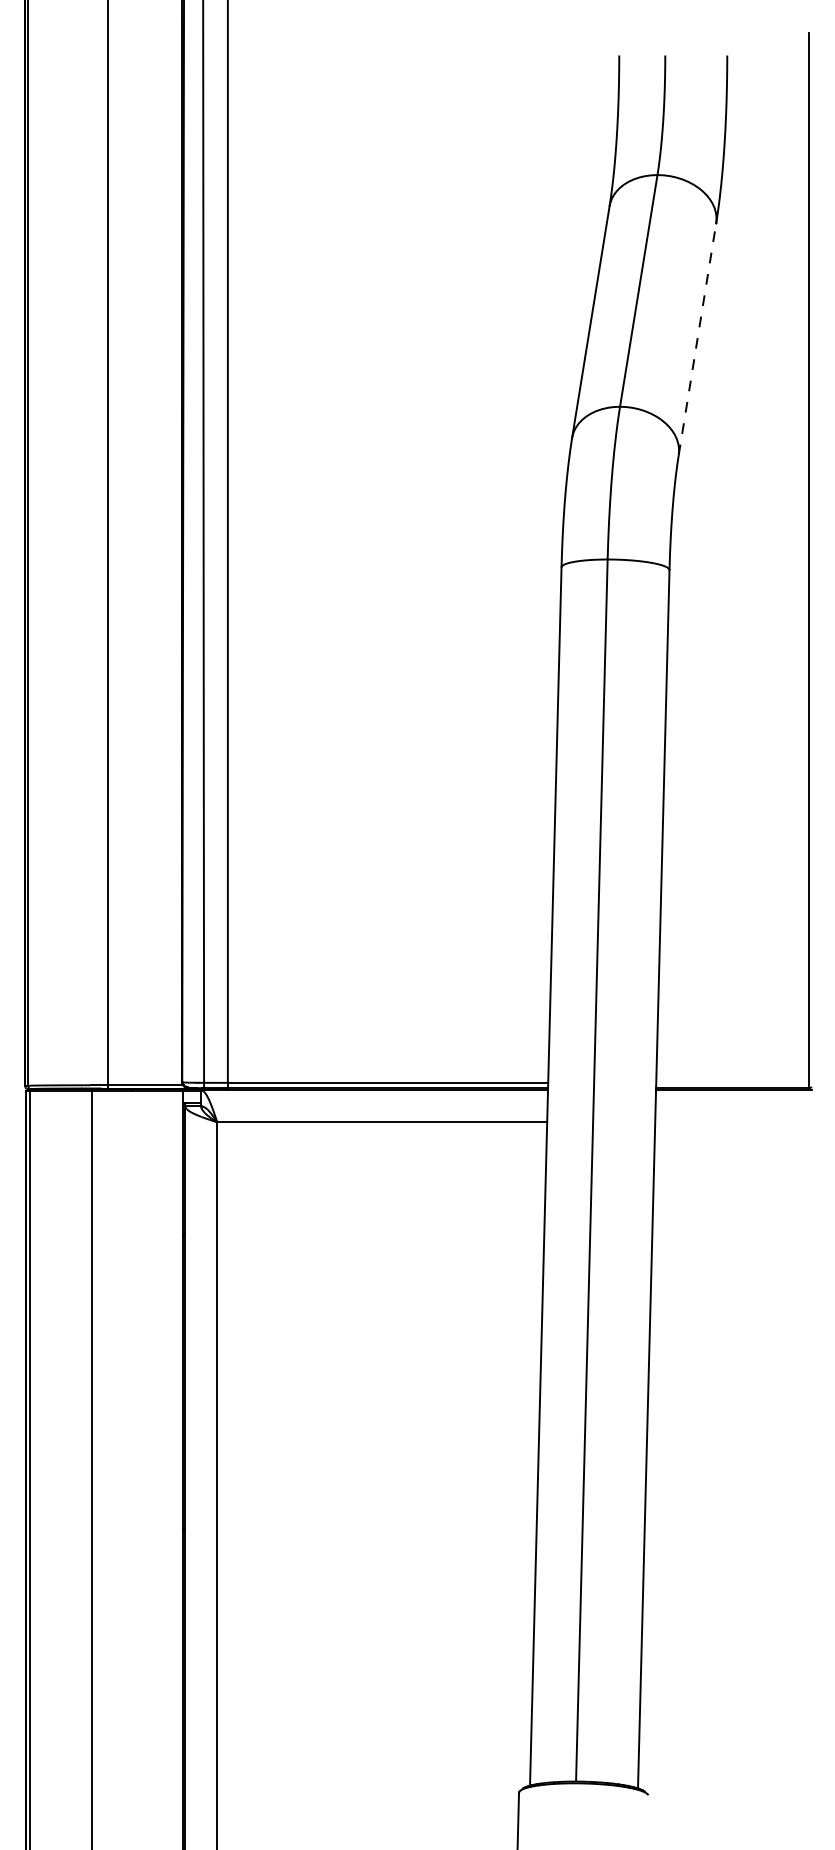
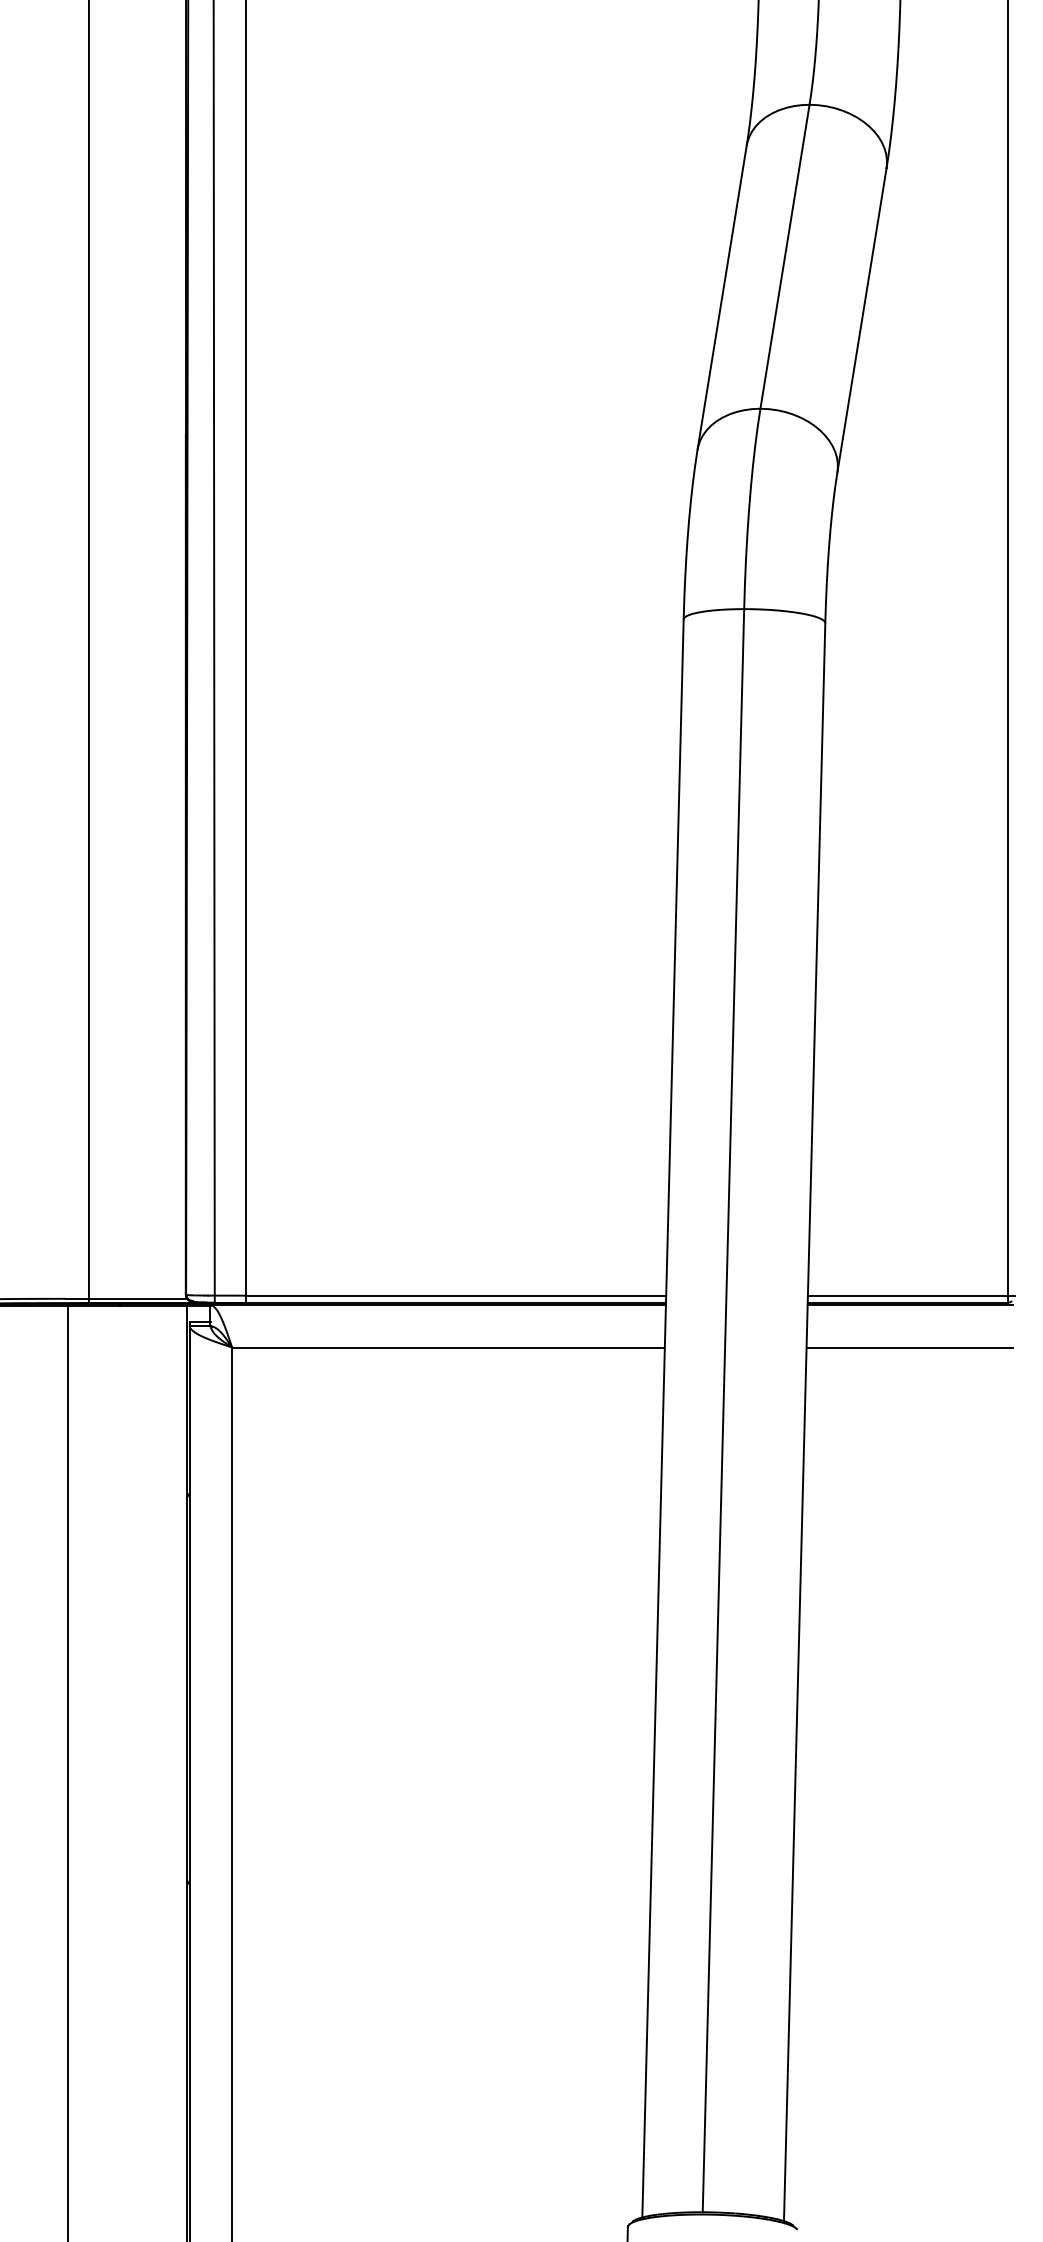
line: (697, 338) -> (862, 319), dashed -> solid
line: (734, 1082) -> (910, 1295), added
line: (733, 1122) -> (909, 1347), added

